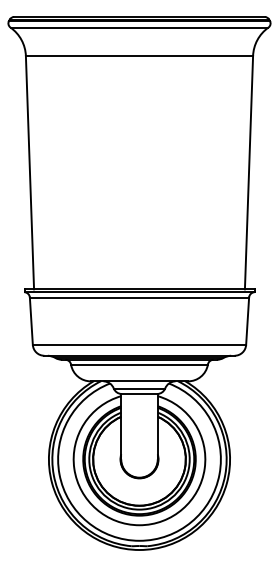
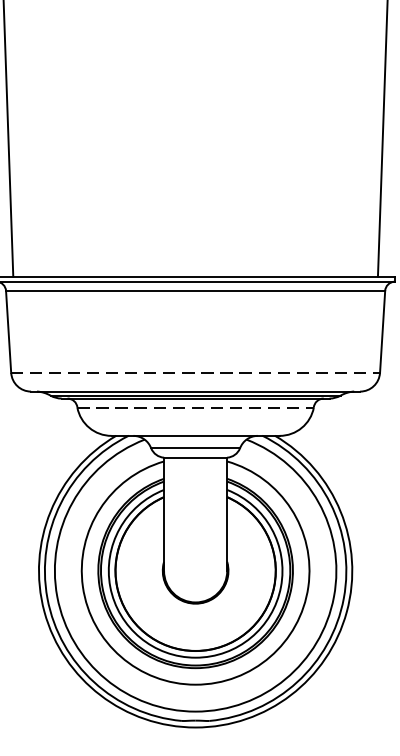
line: (139, 344) -> (195, 372), solid -> dashed
line: (139, 364) -> (195, 406), solid -> dashed

